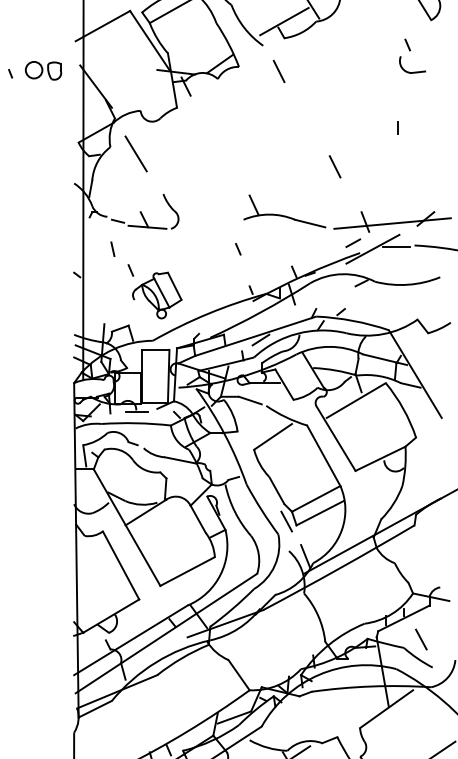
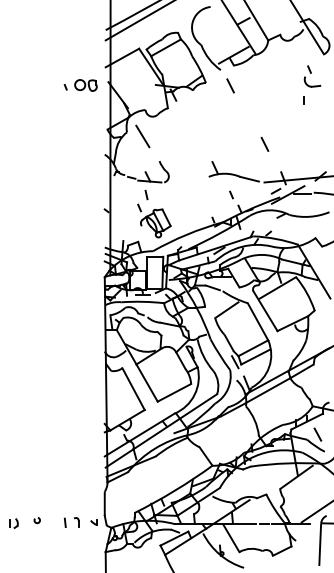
line: (397, 127) -> (303, 100), moved
line: (238, 248) -> (231, 194), moved
line: (112, 250) -> (146, 195), moved

